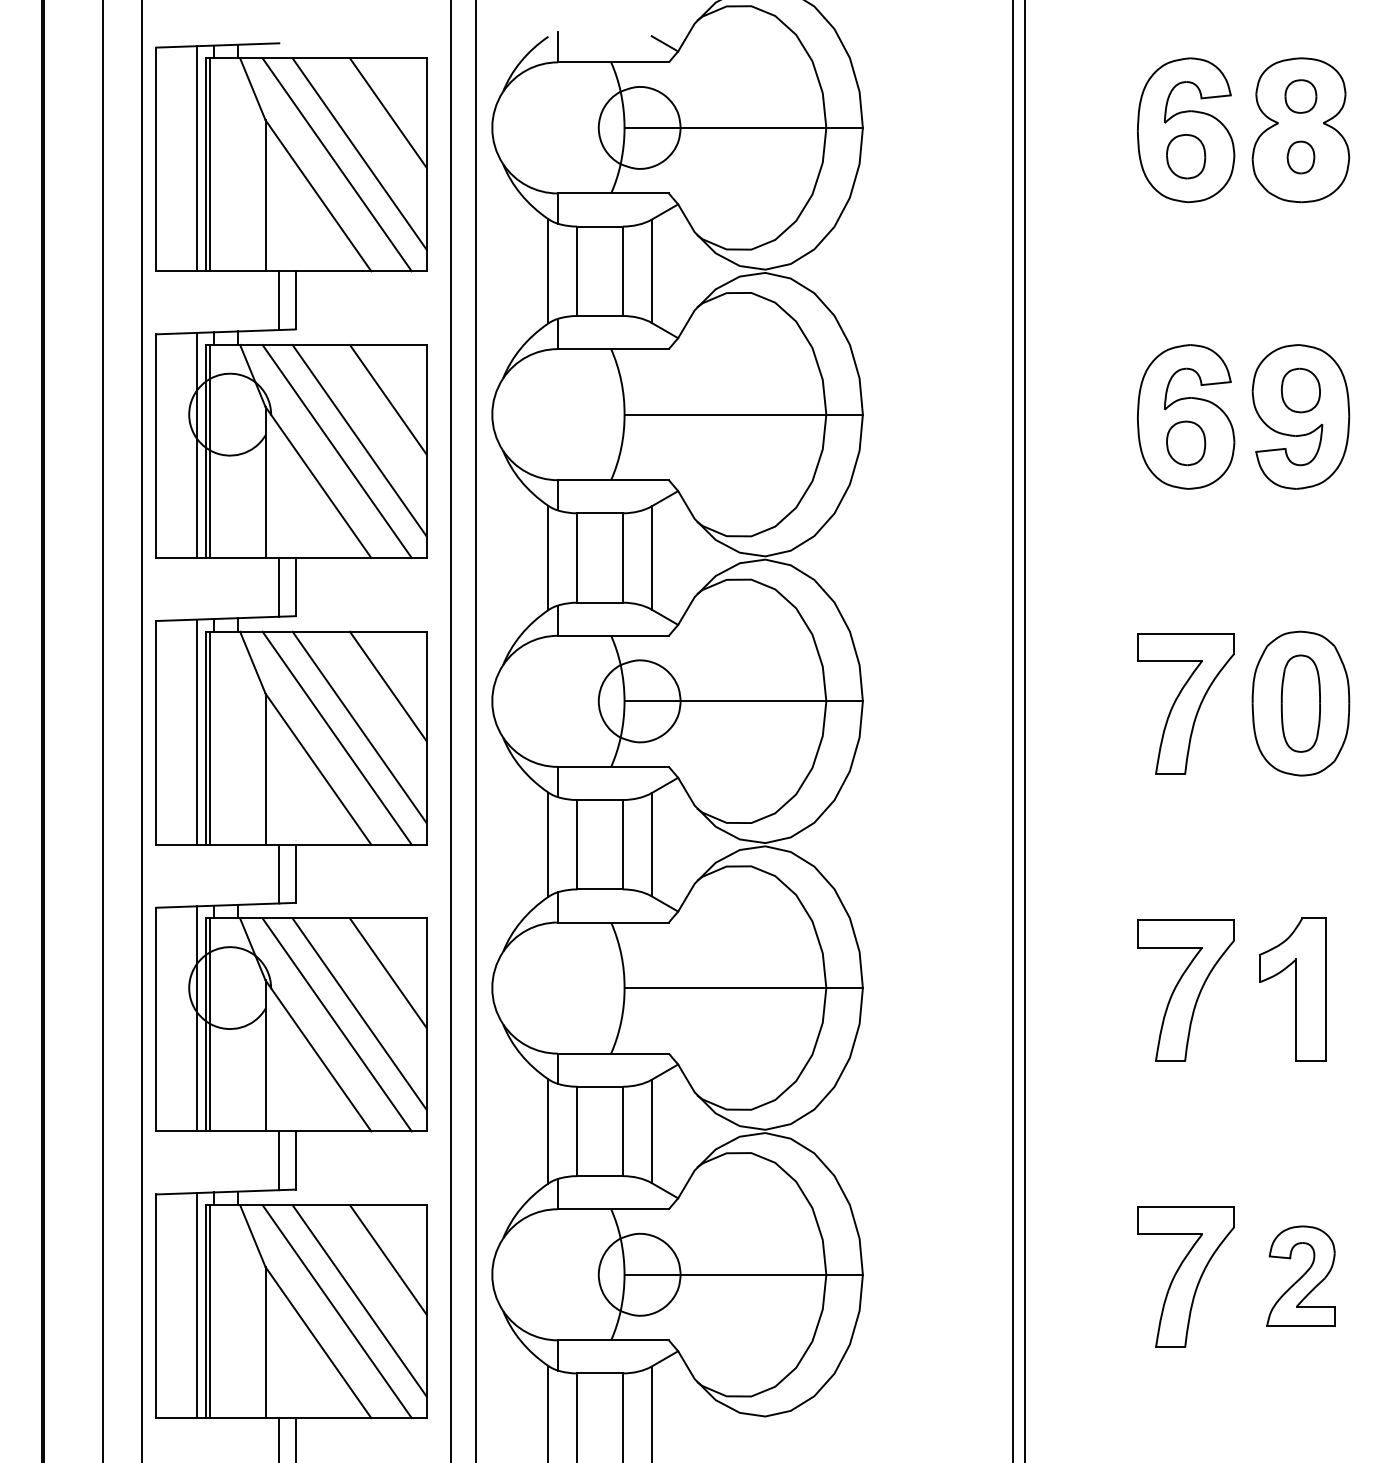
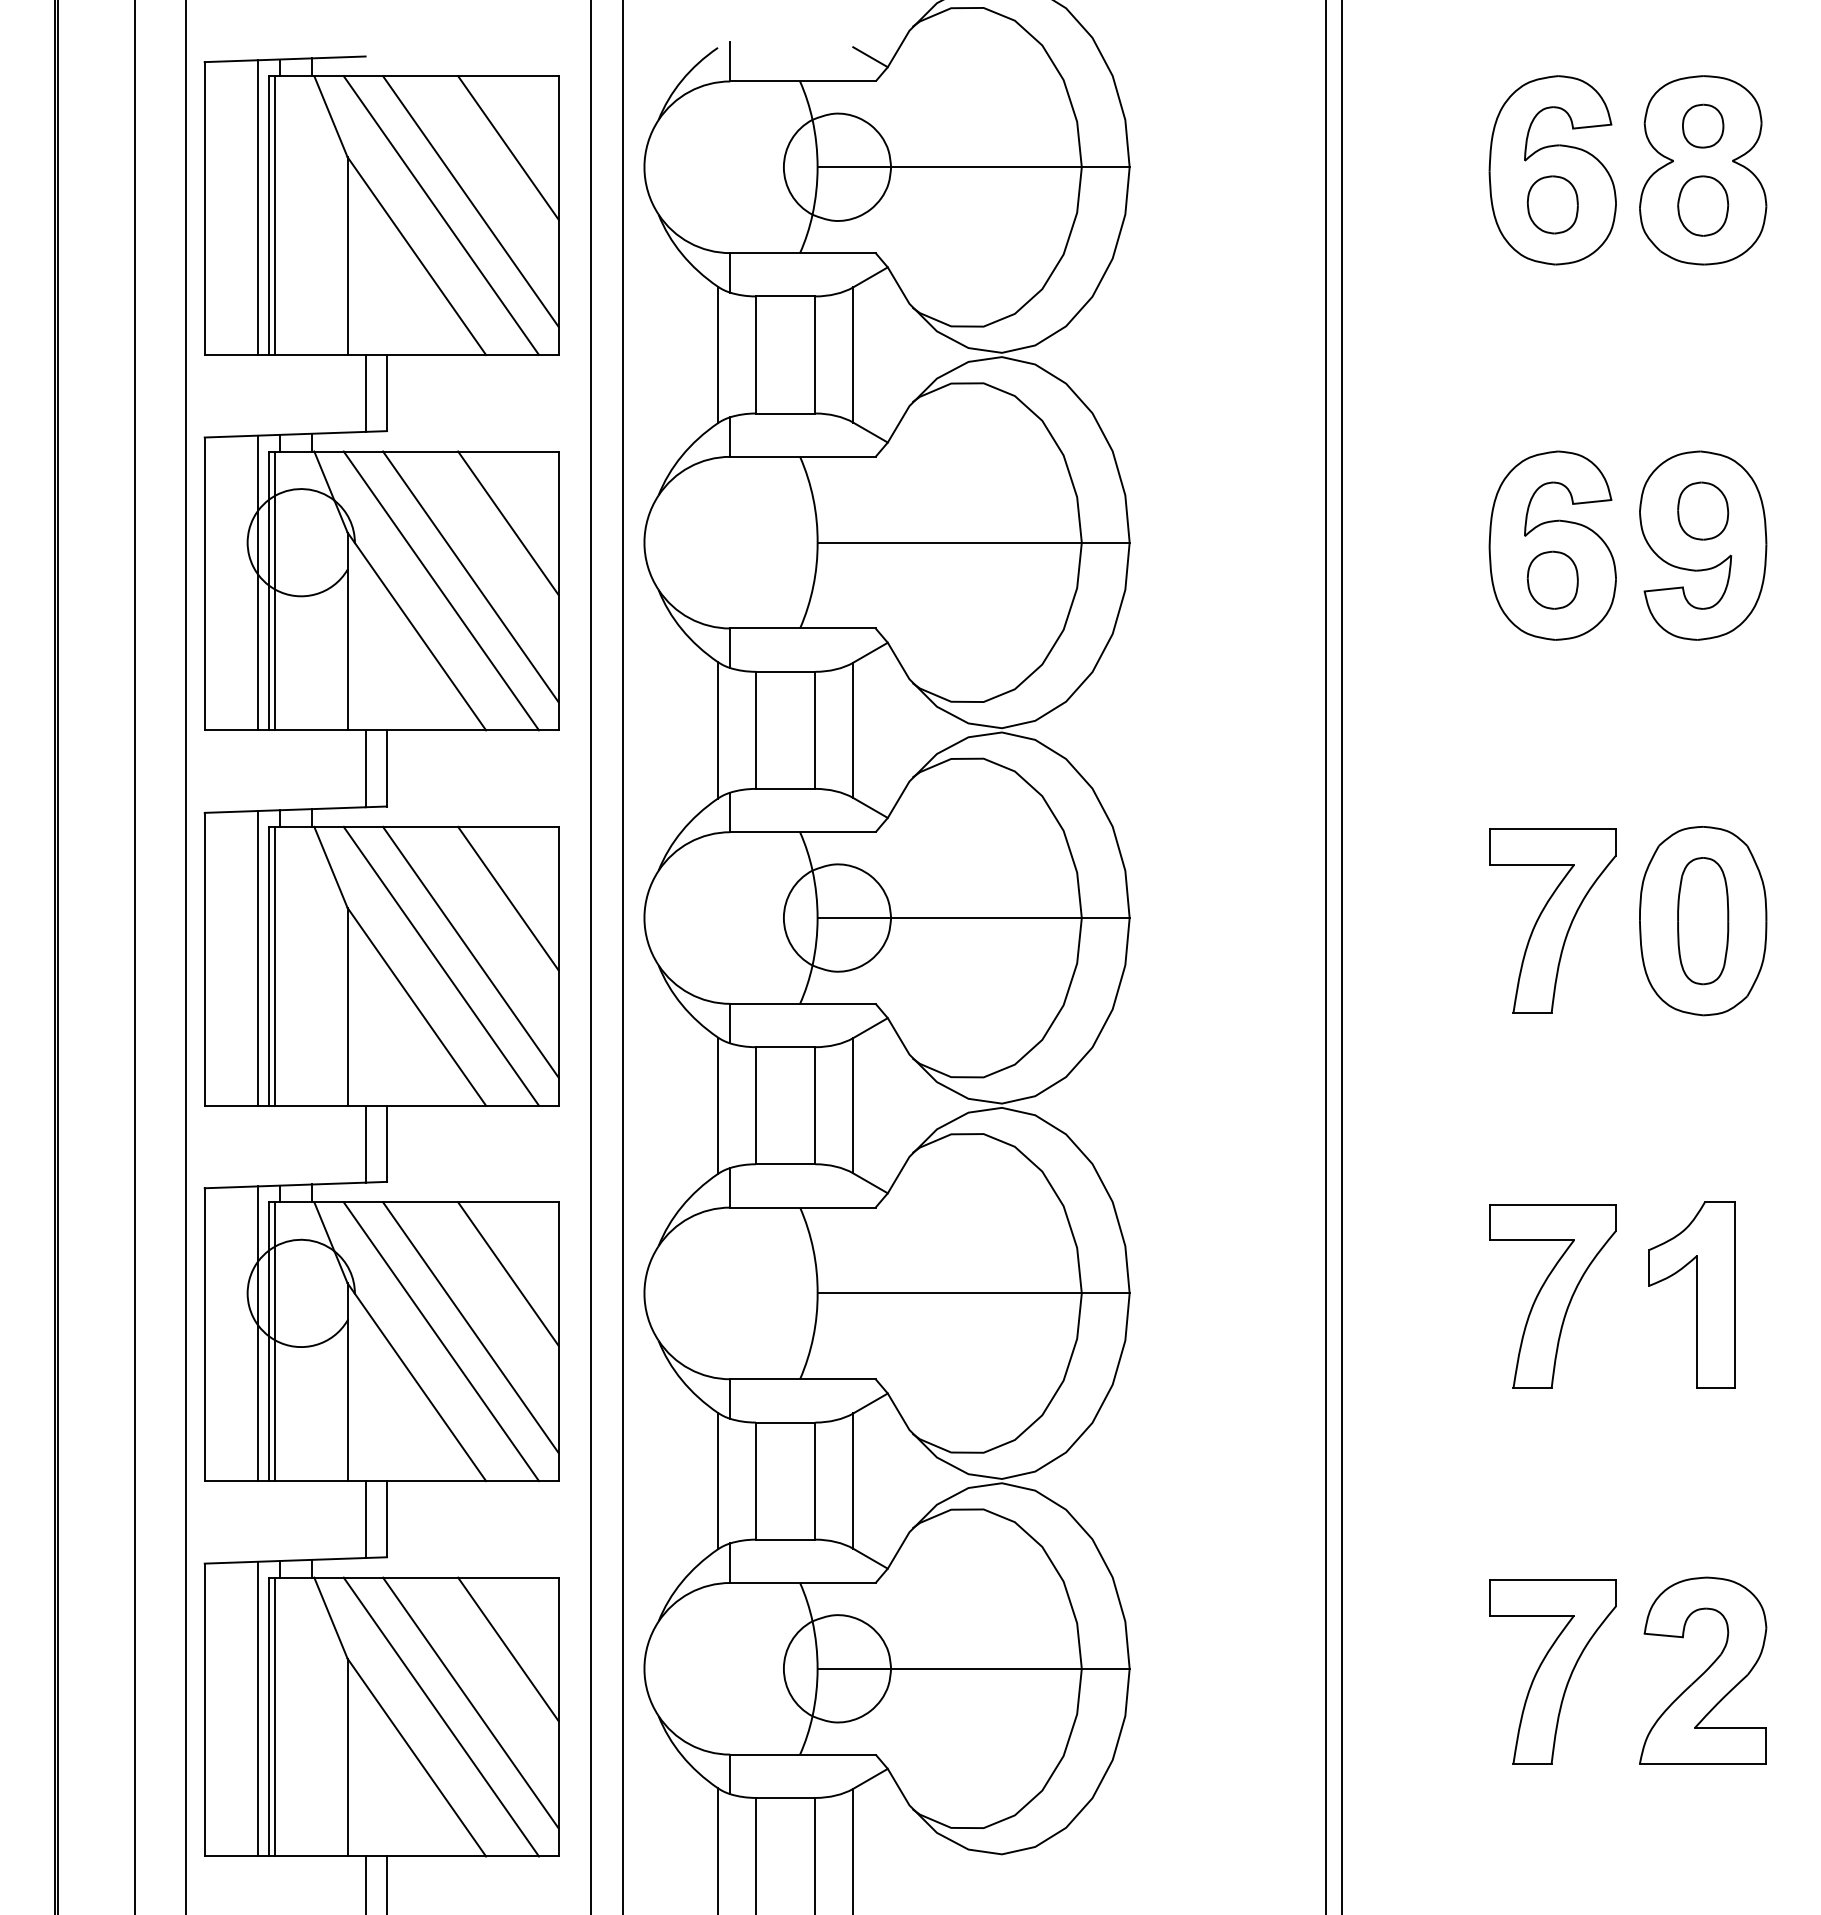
part: (1301, 157) -> (1703, 205), size x1.43
part: (1301, 1276) -> (1703, 1670), size x1.43

